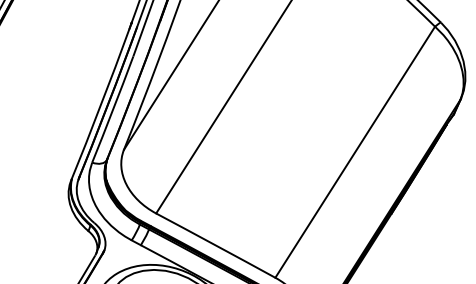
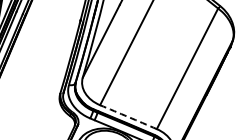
arc: (215, 246) -> (128, 117), solid -> dashed

